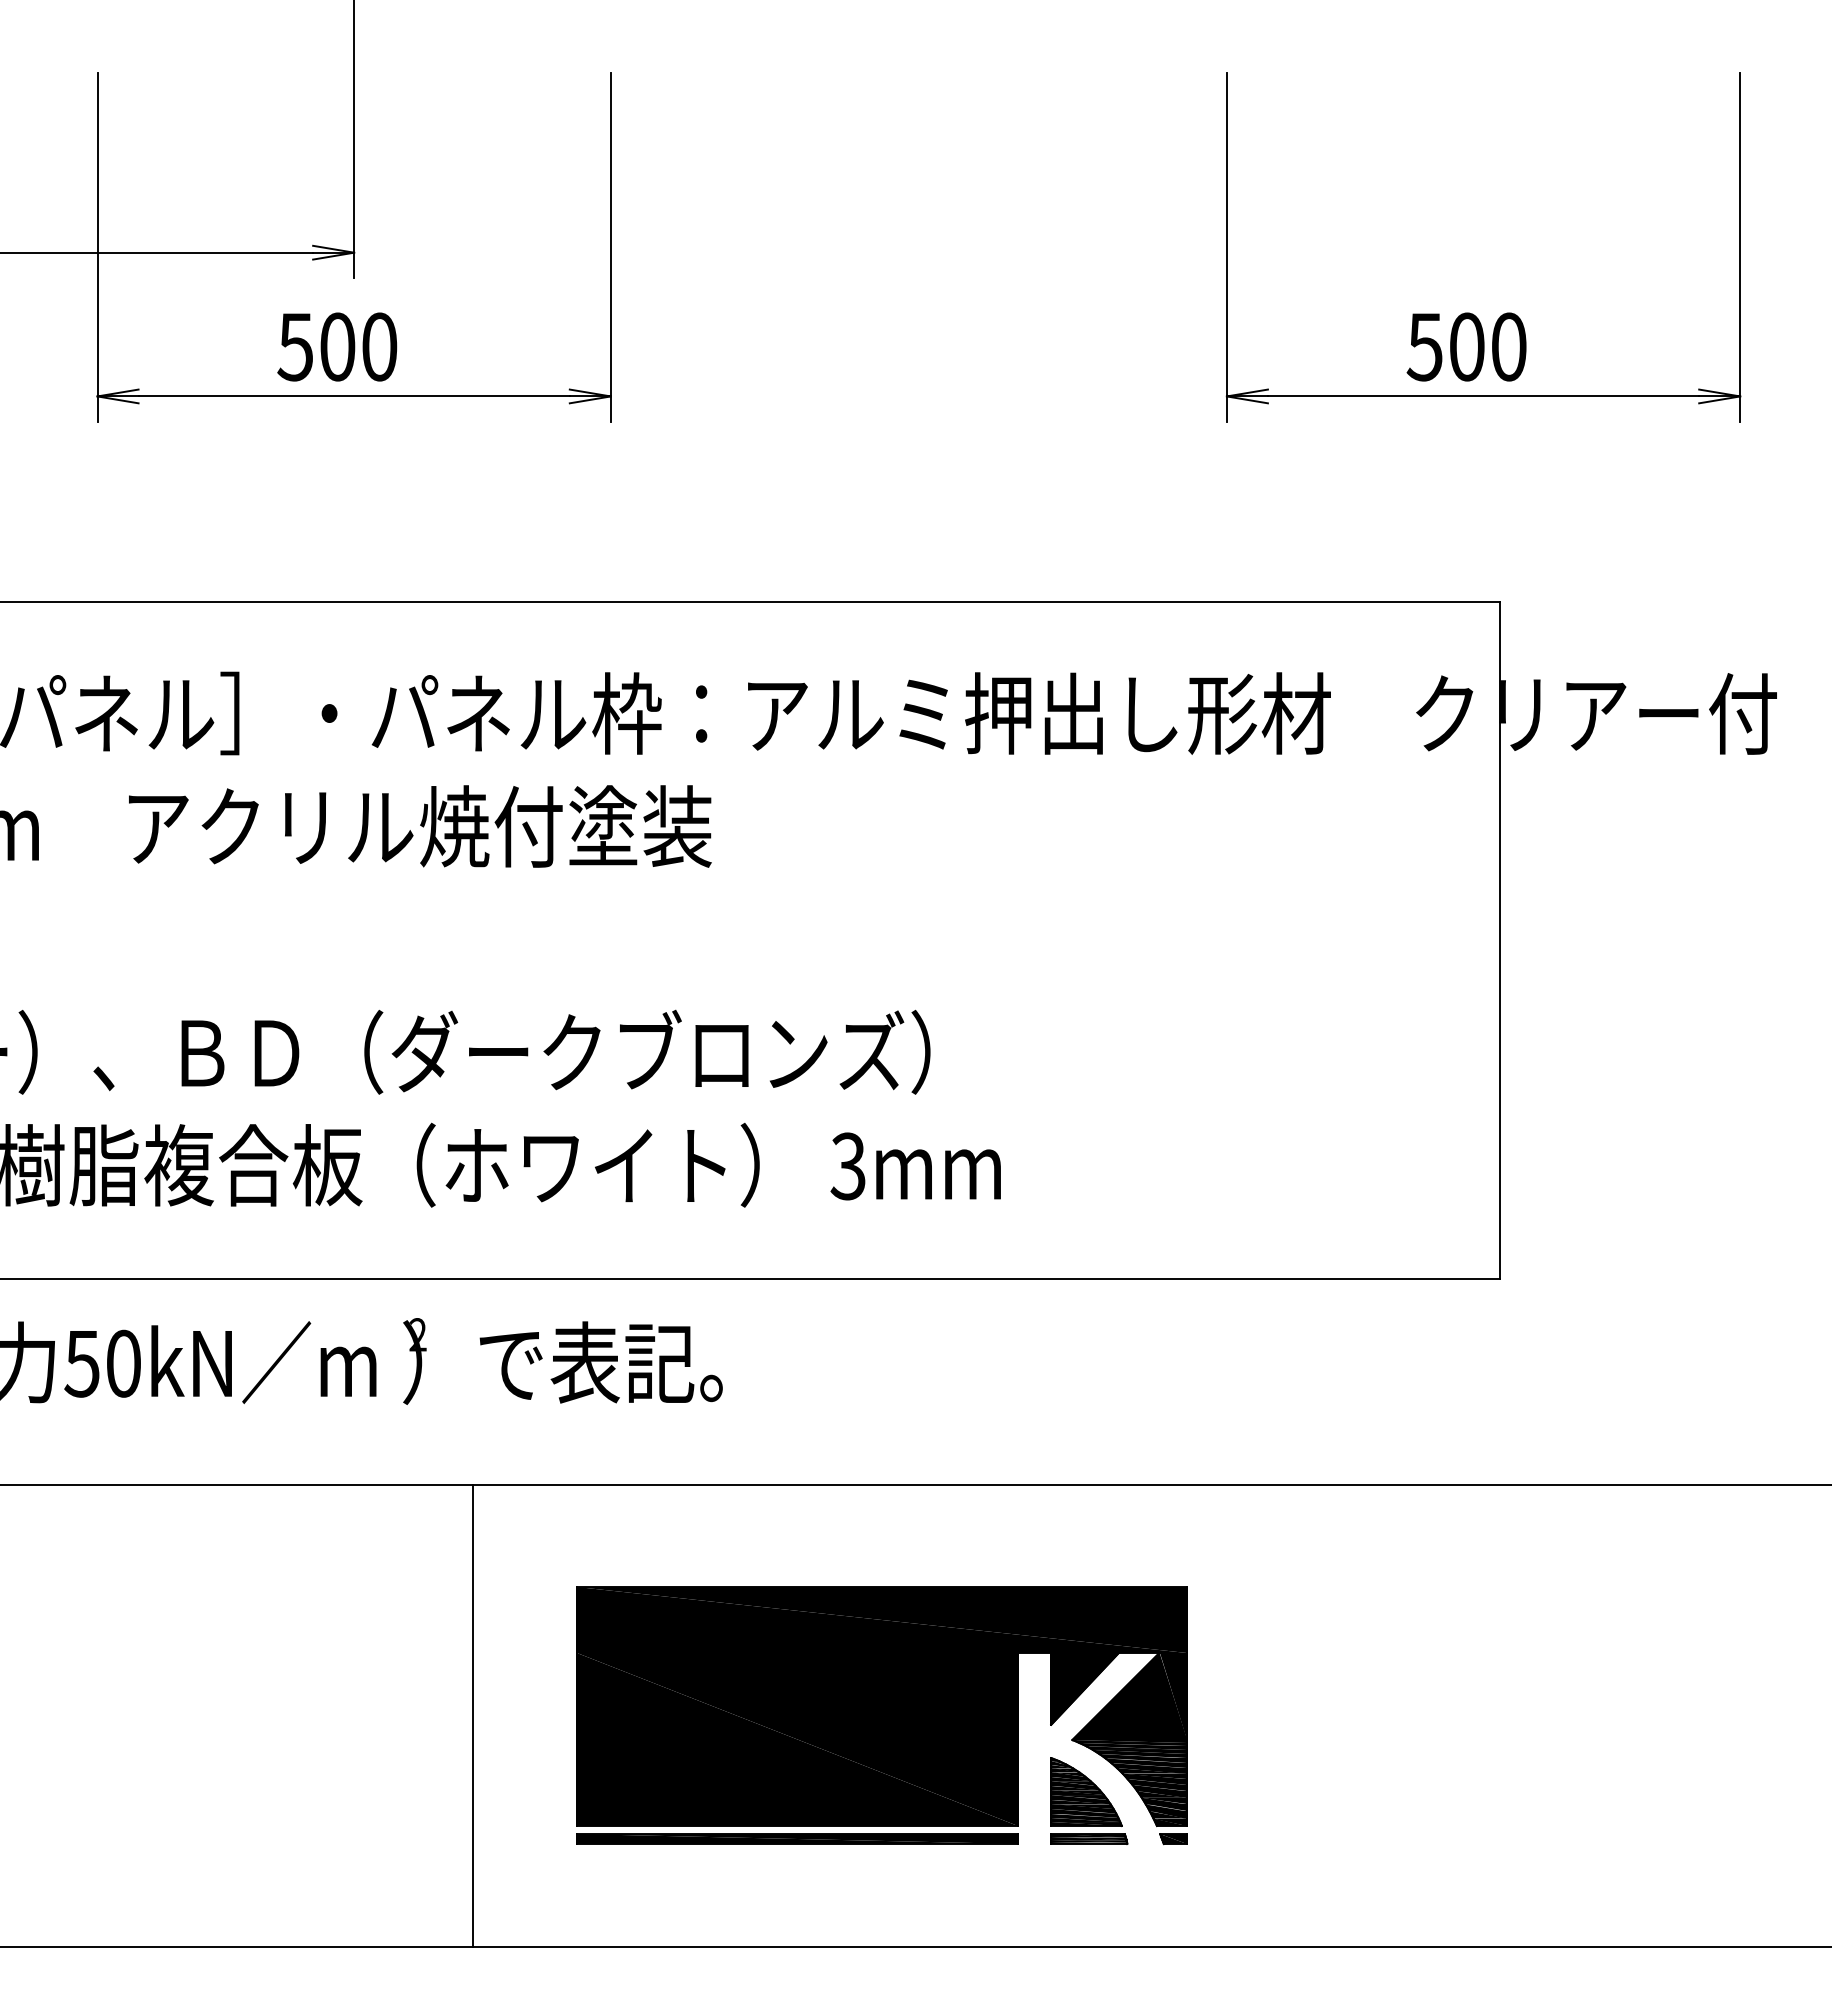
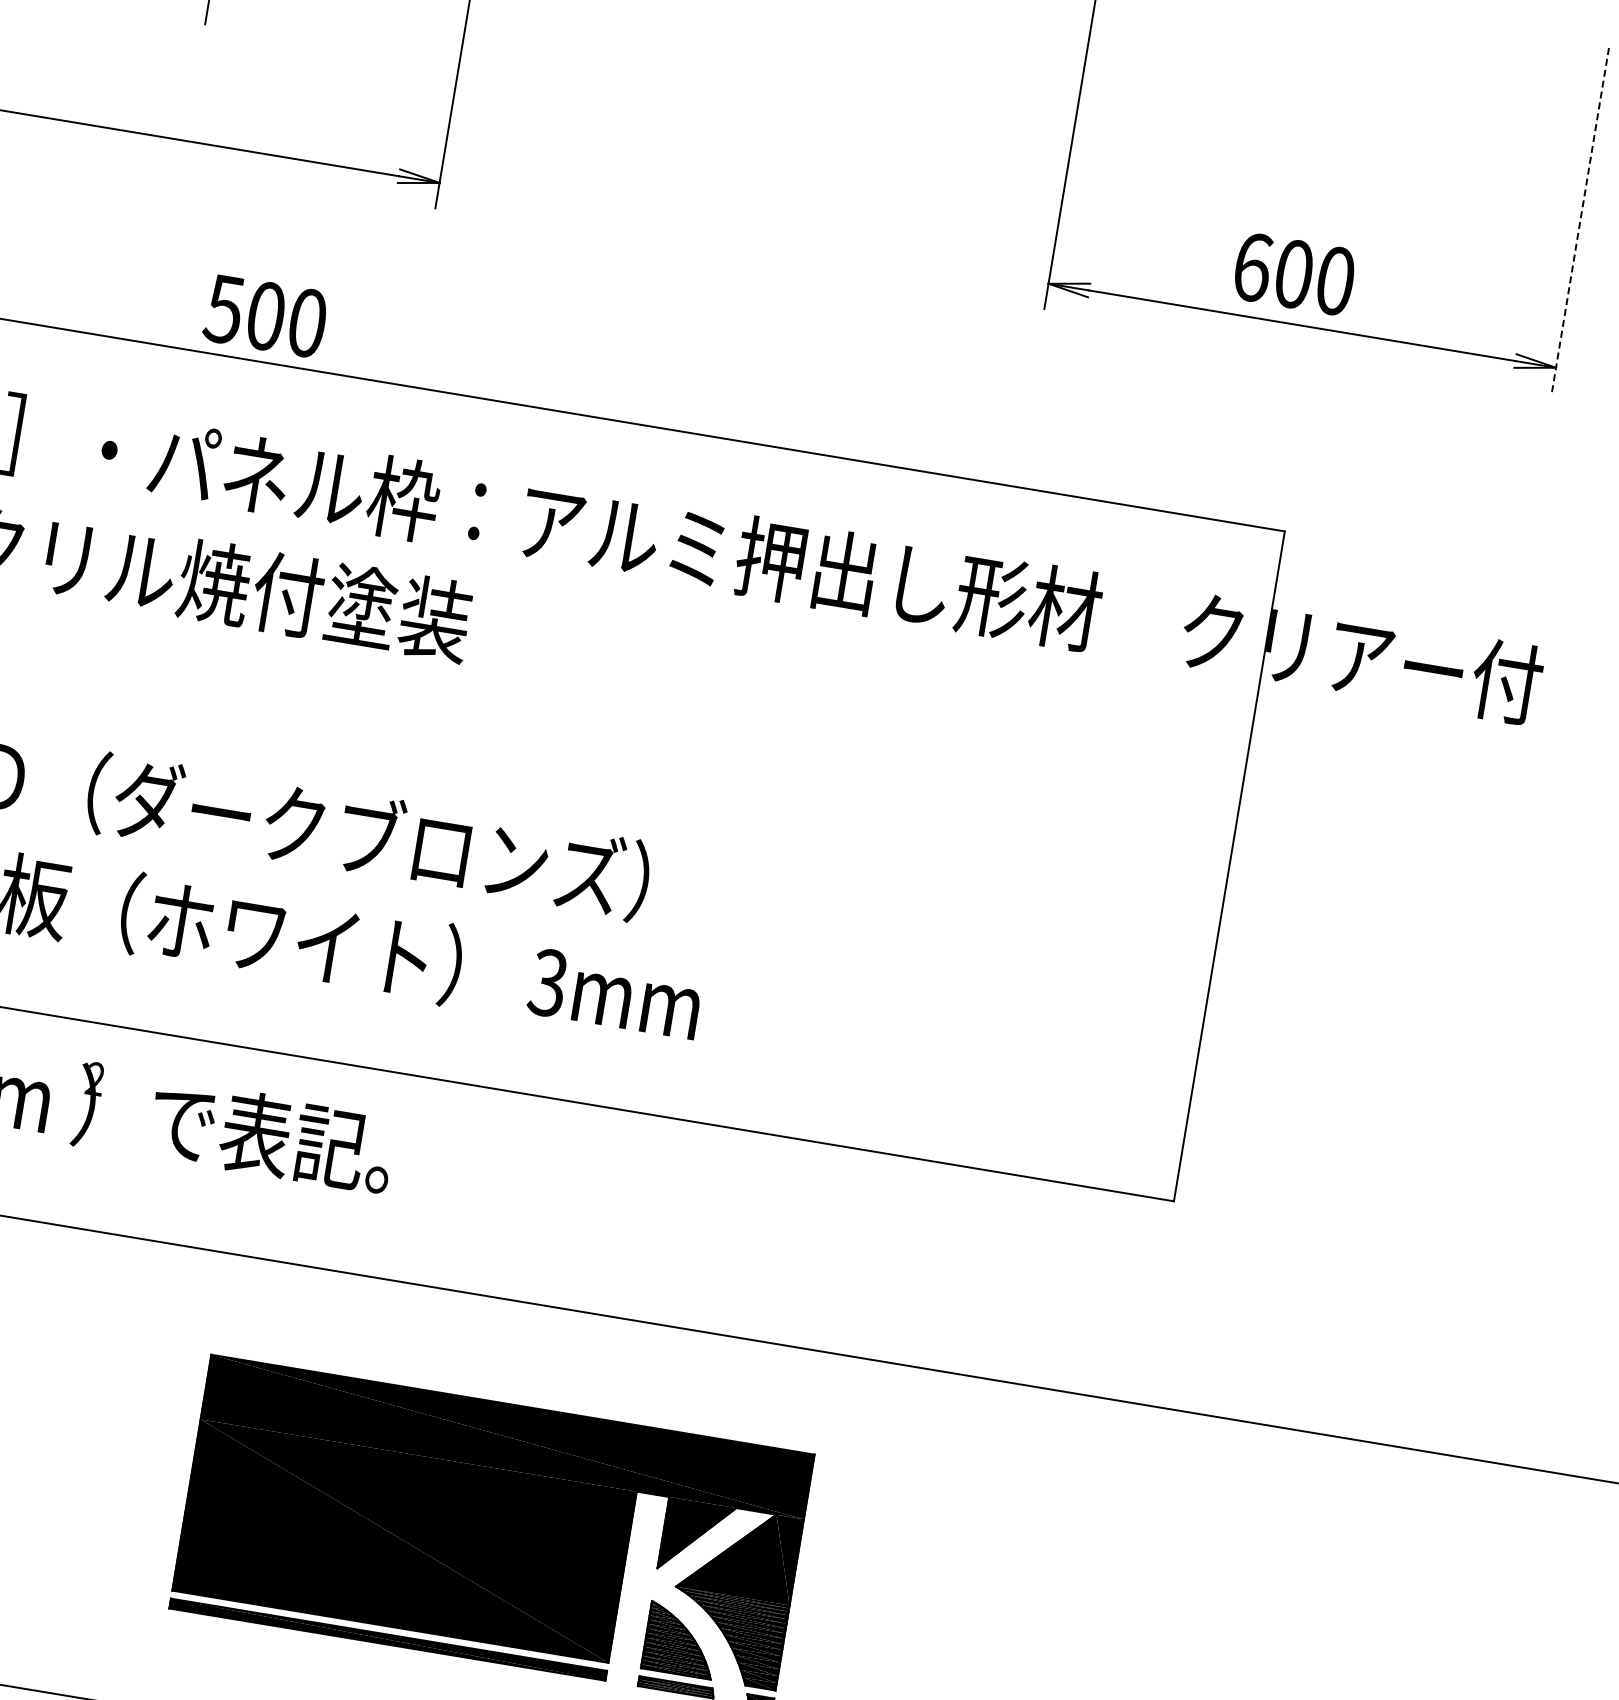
line: (1740, 247) -> (1580, 220), solid -> dashed
text: (337, 346) -> (265, 315), moved
text: (1424, 346) -> (1252, 266), 500 -> 600
line: (473, 1715) -> (87, 1464), removed

